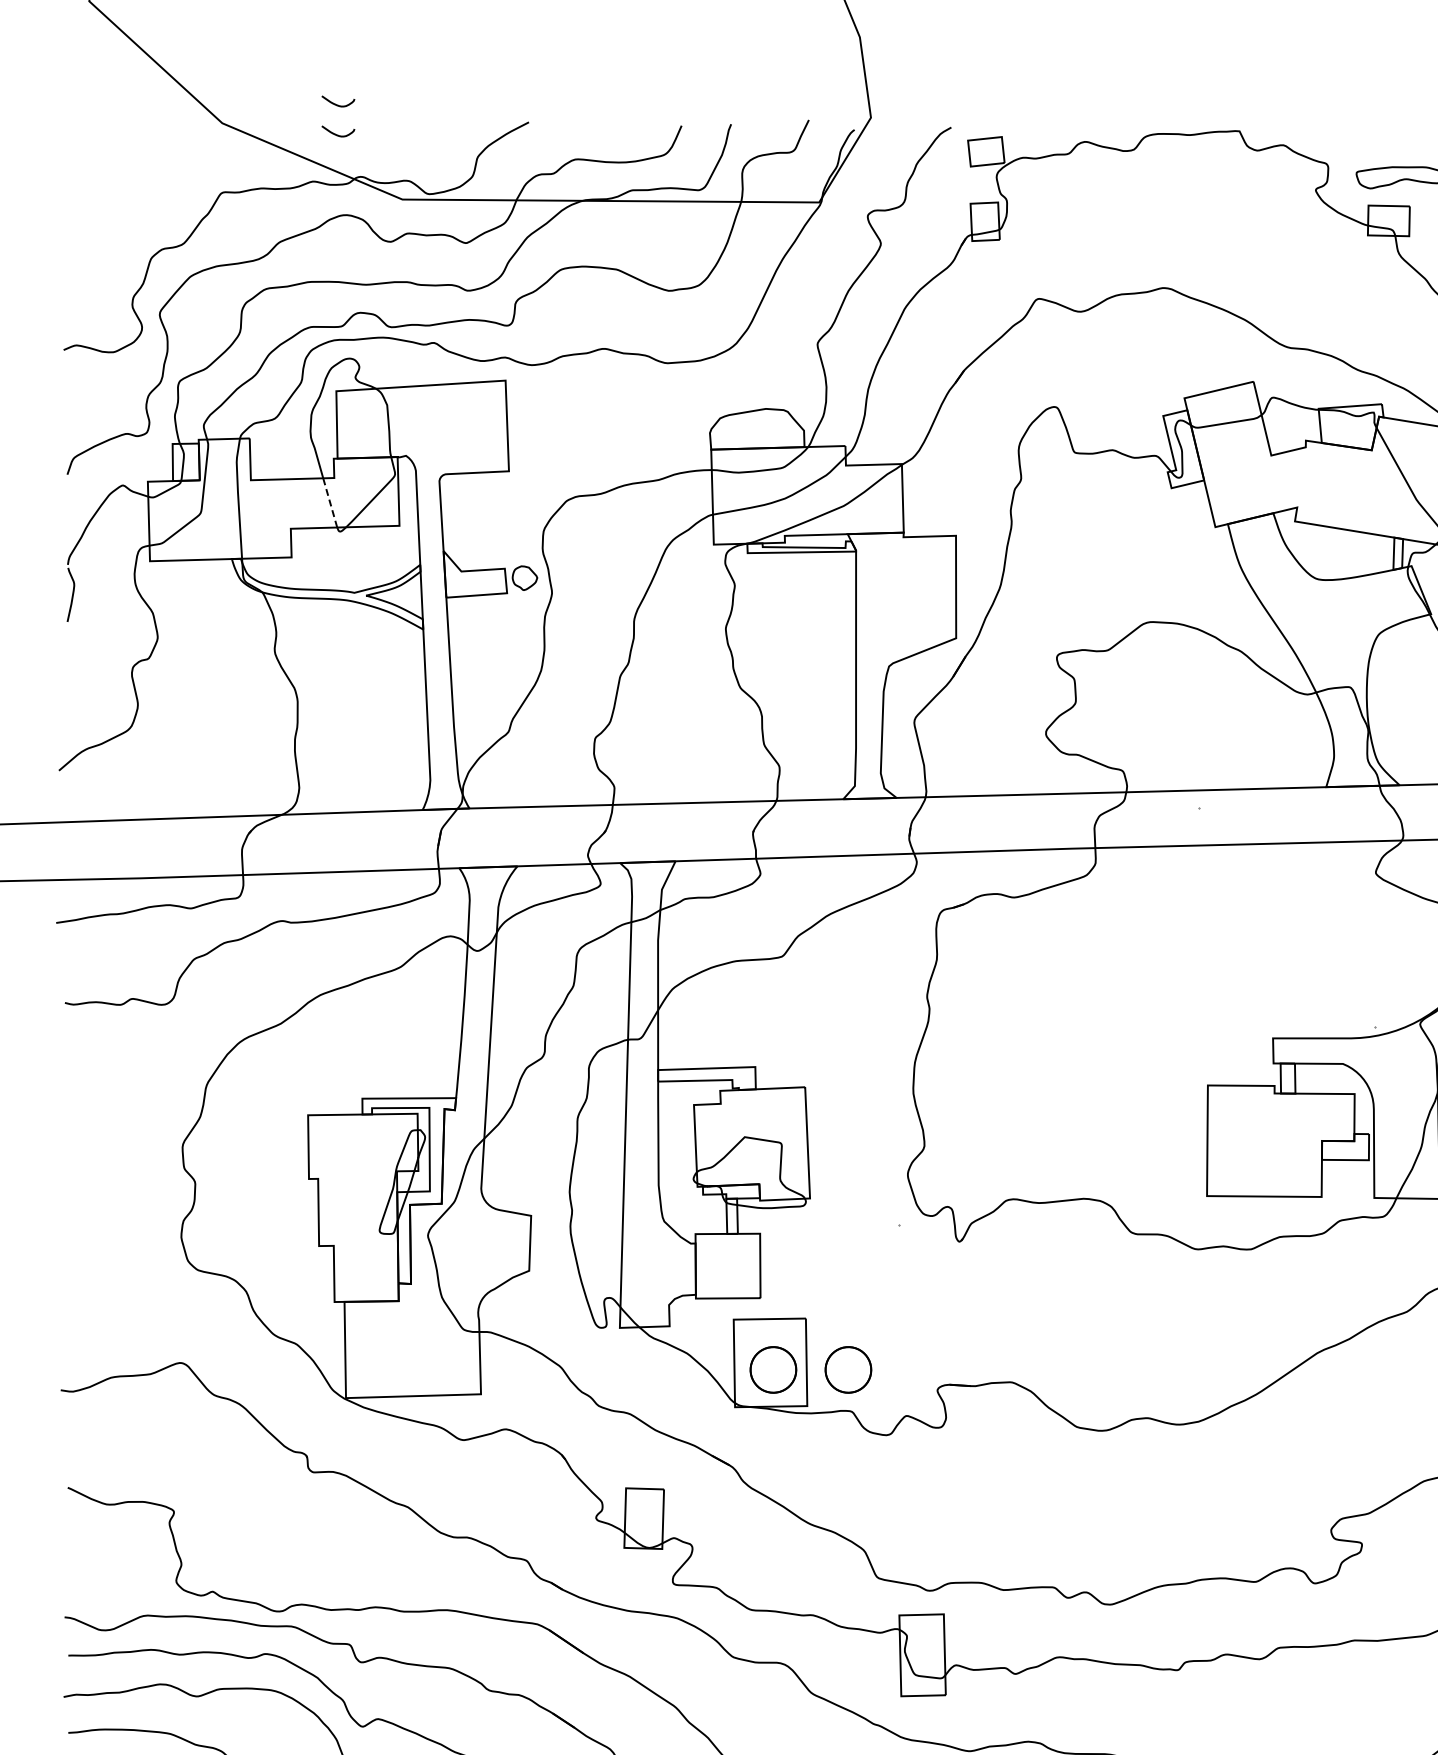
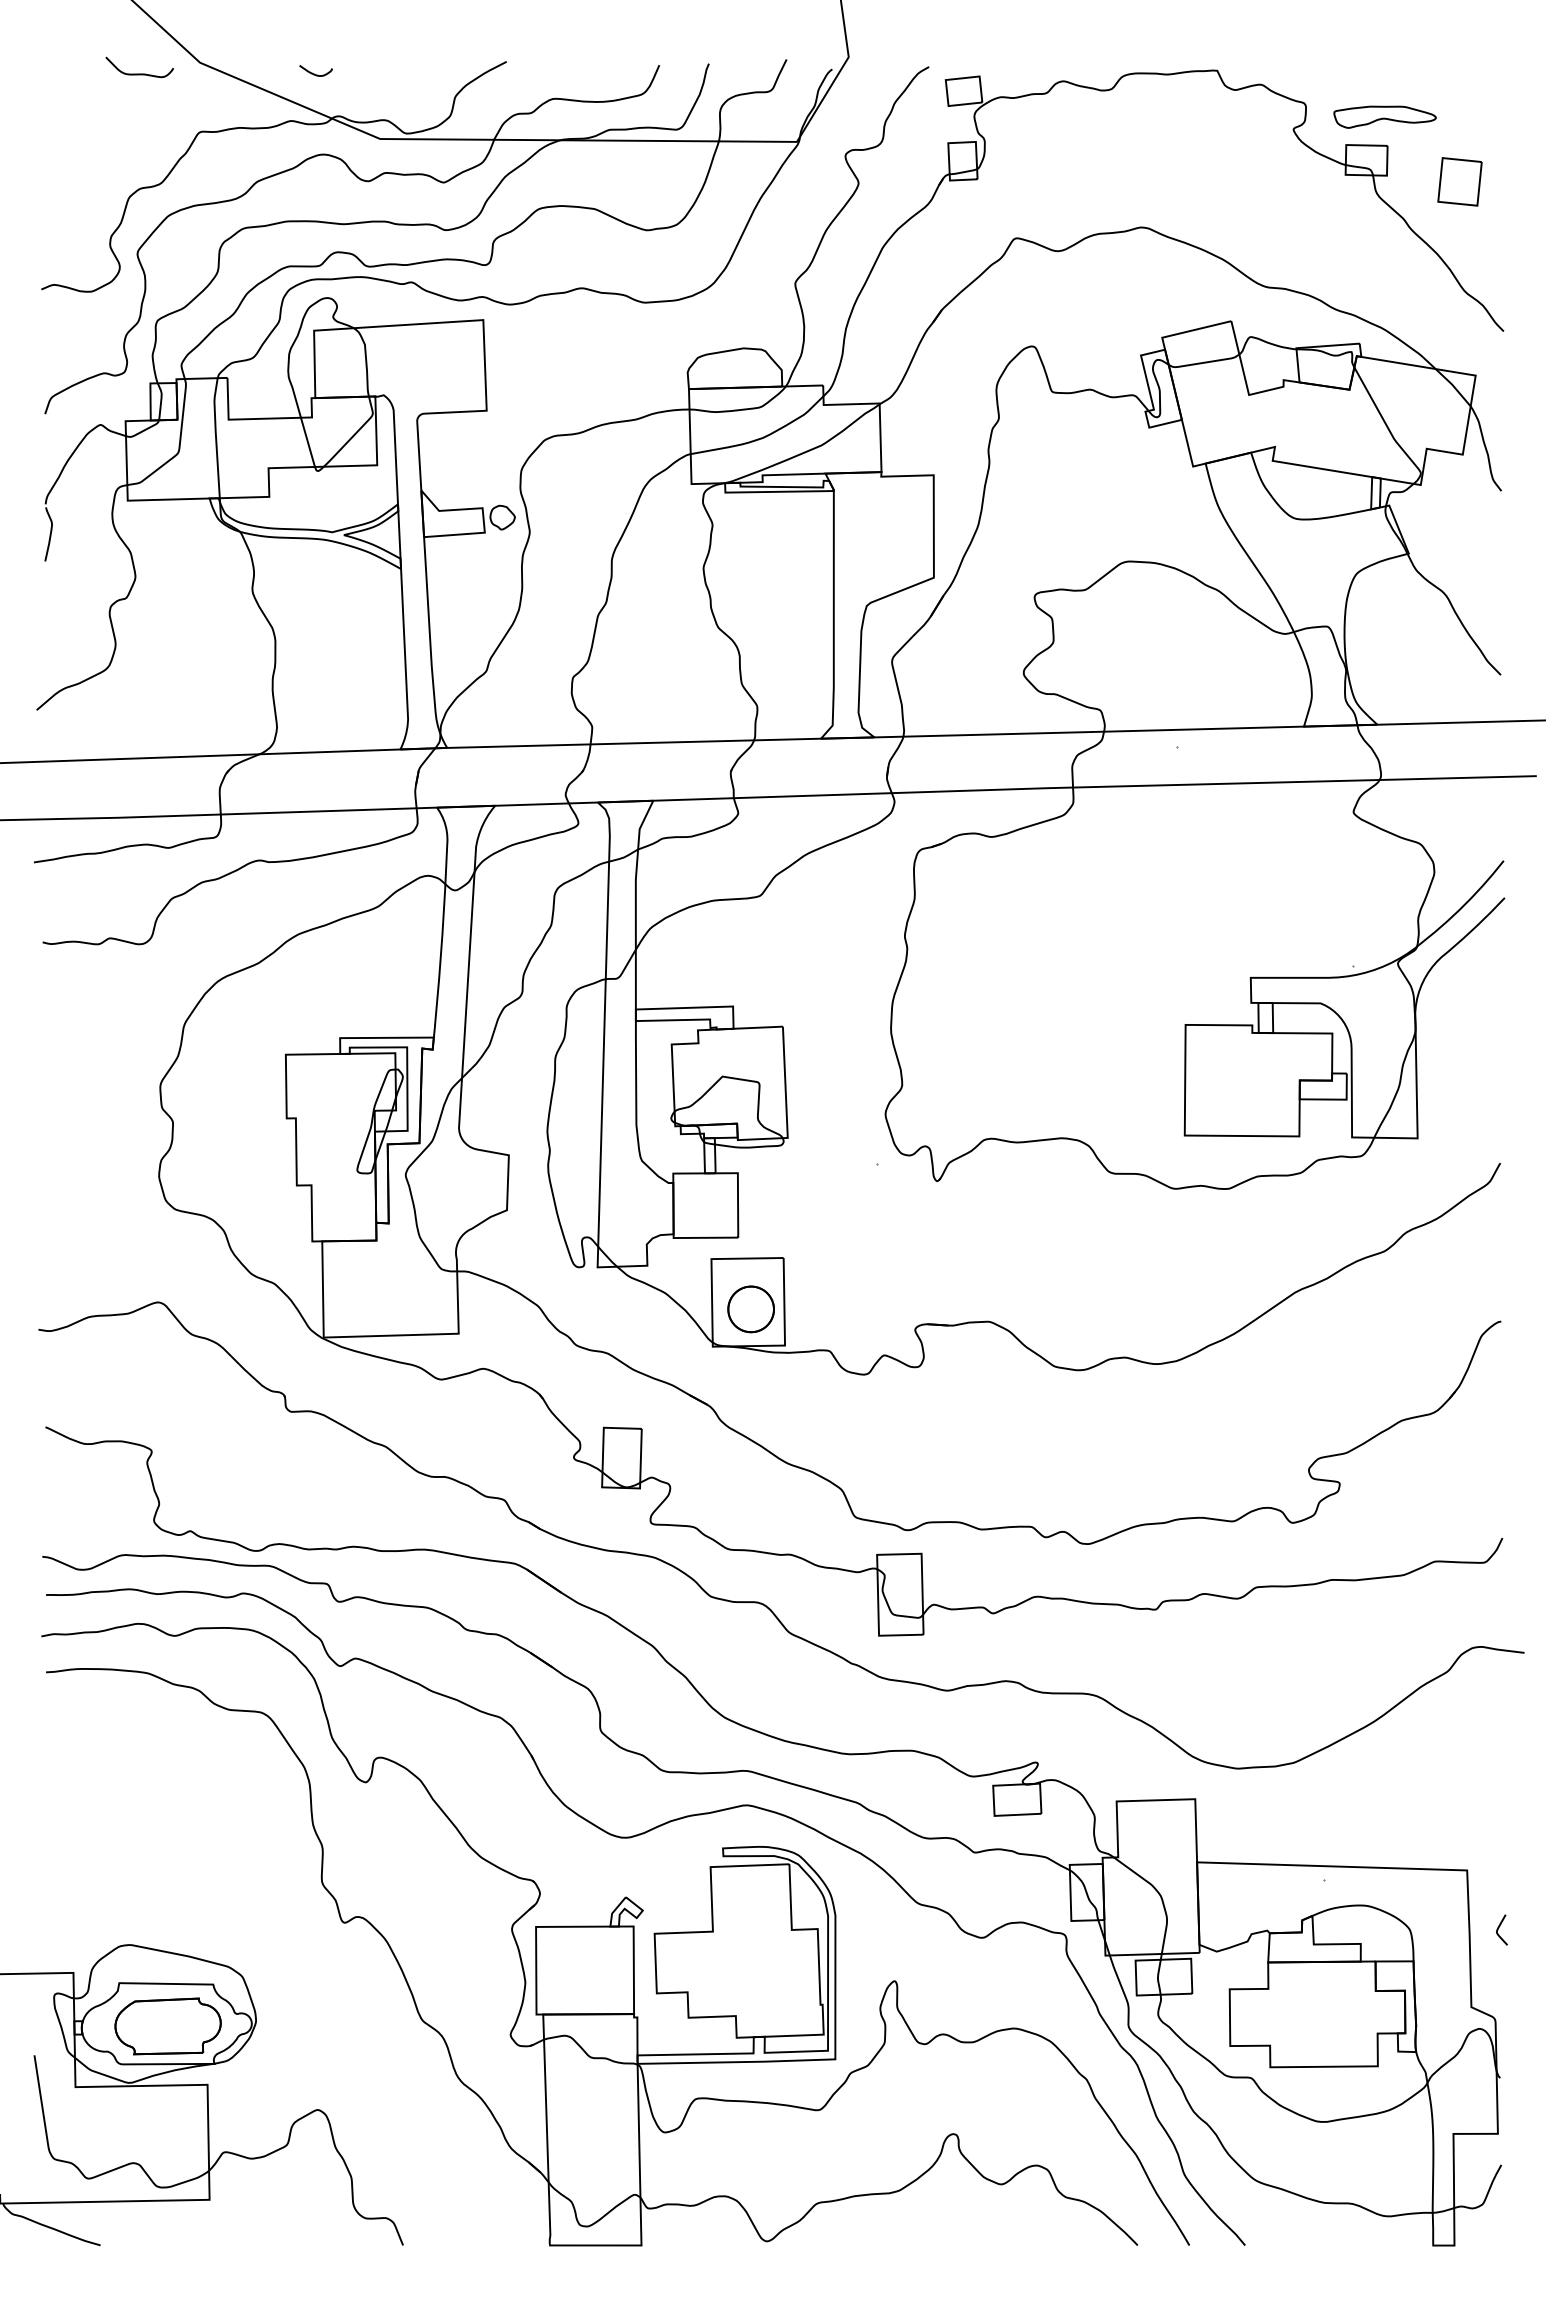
curve: (336, 104) -> (314, 43), removed
curve: (161, 134) -> (139, 73), added
line: (329, 503) -> (307, 442), dashed -> solid
part: (847, 1370) -> (825, 1309), removed

